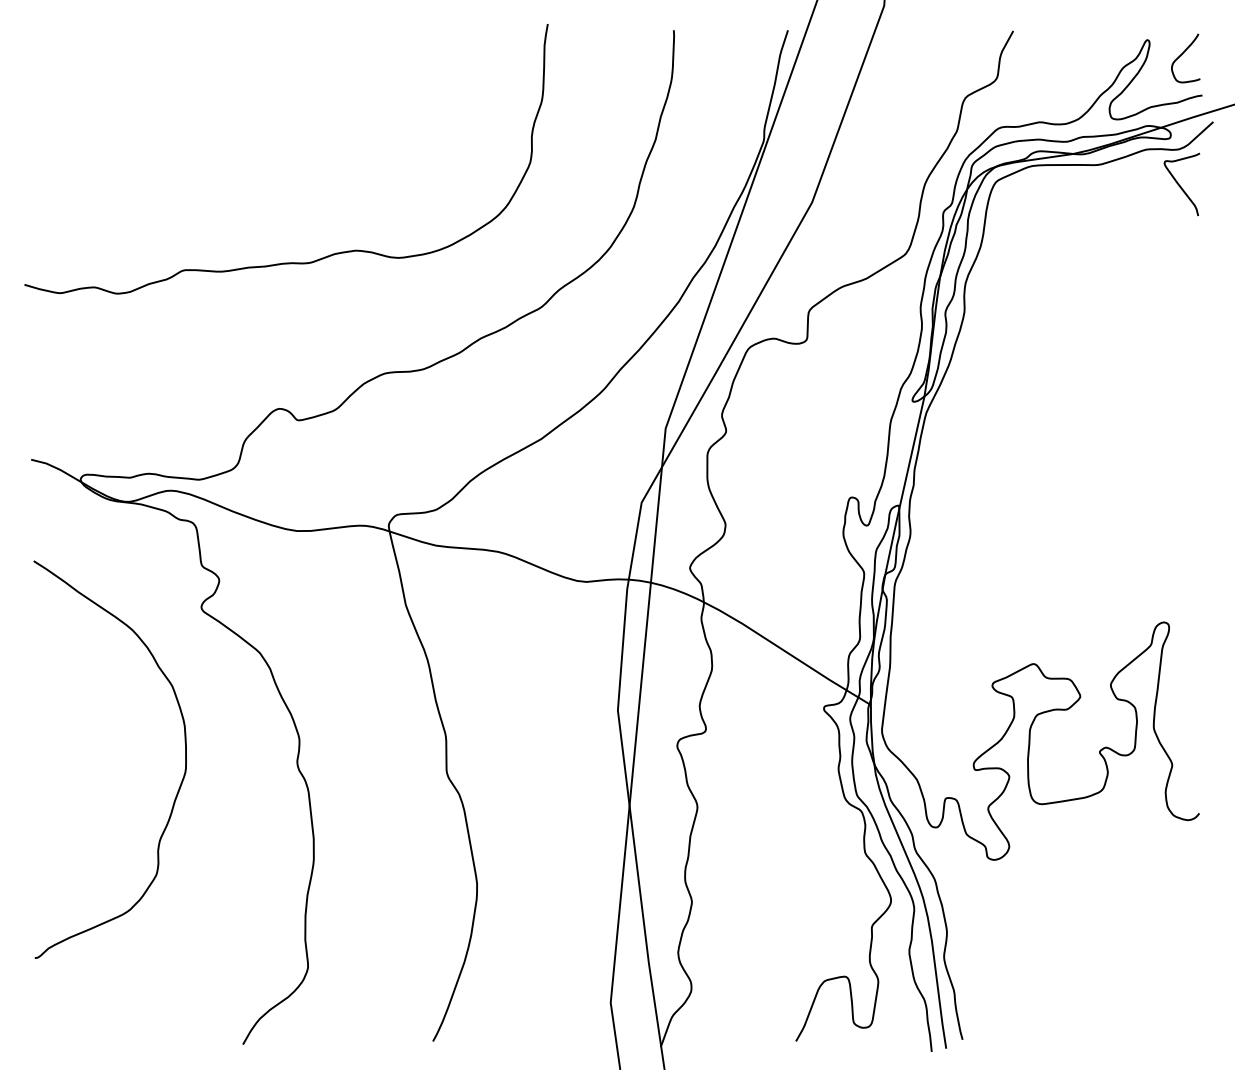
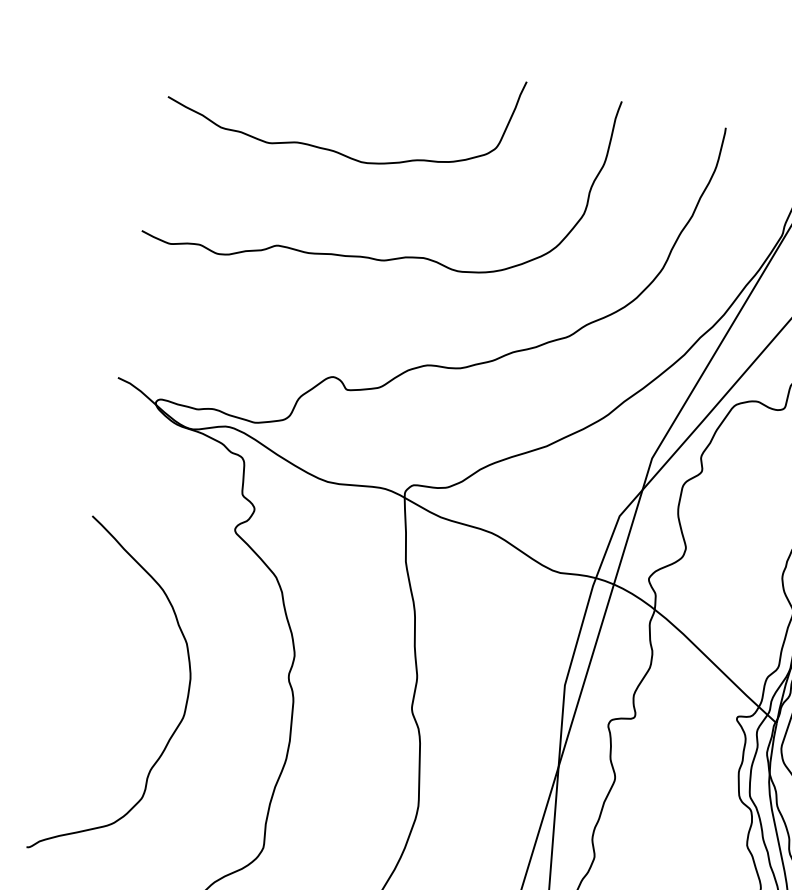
curve: (228, 147) -> (334, 150), added
curve: (179, 785) -> (176, 727), moved

